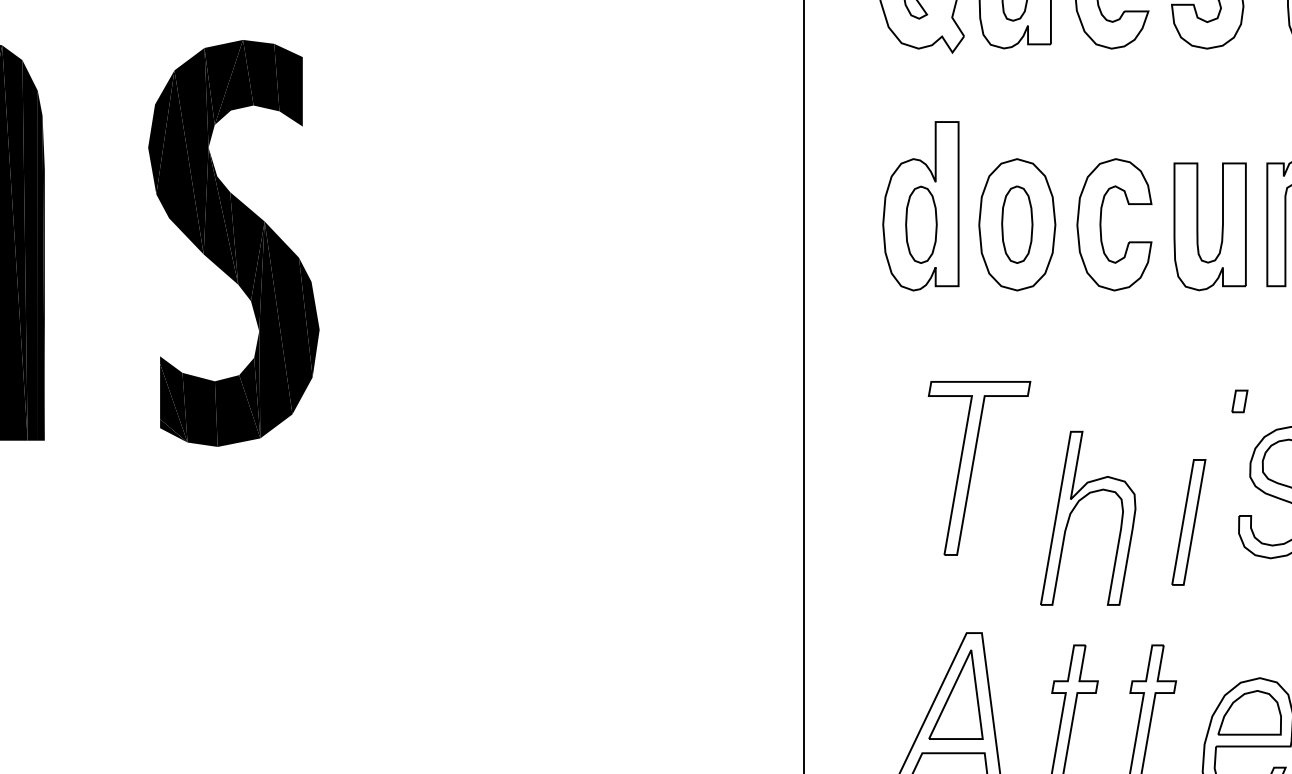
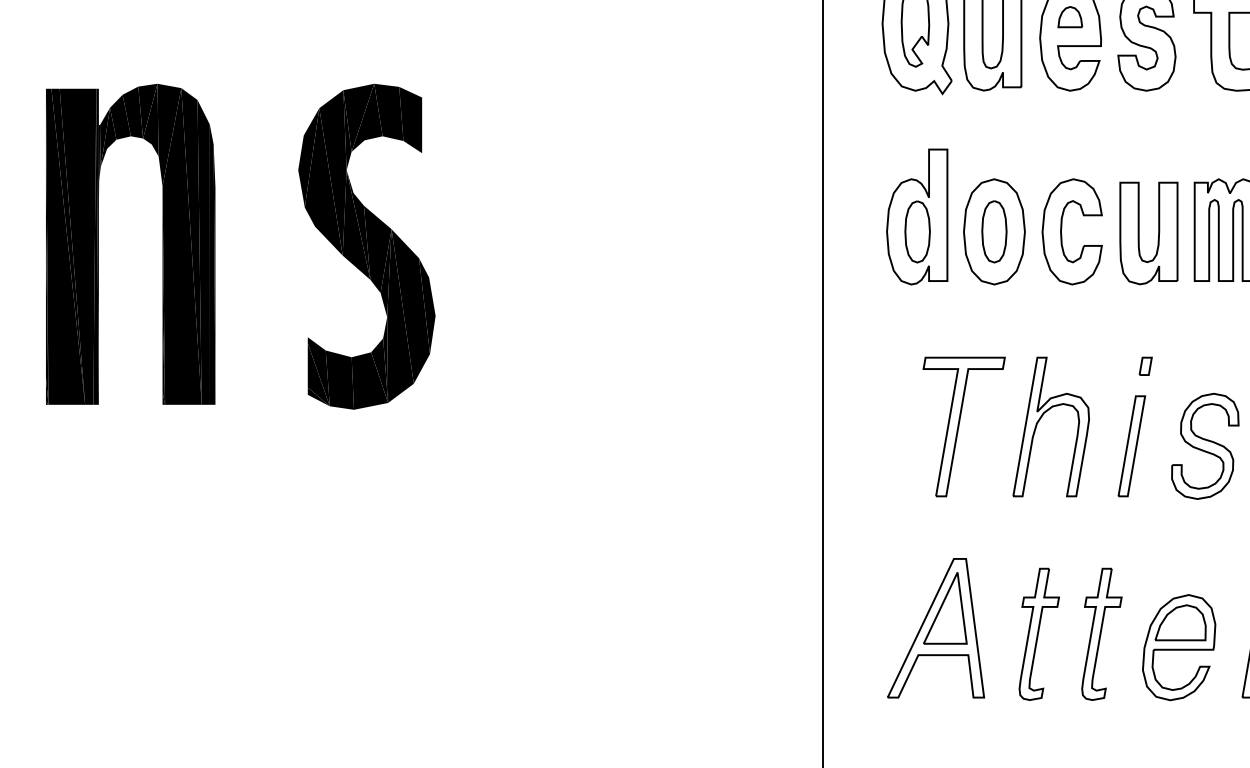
part: (1239, 400) -> (1145, 365), moved
part: (1076, 507) -> (1041, 418), moved
part: (1188, 522) -> (1131, 446), moved

